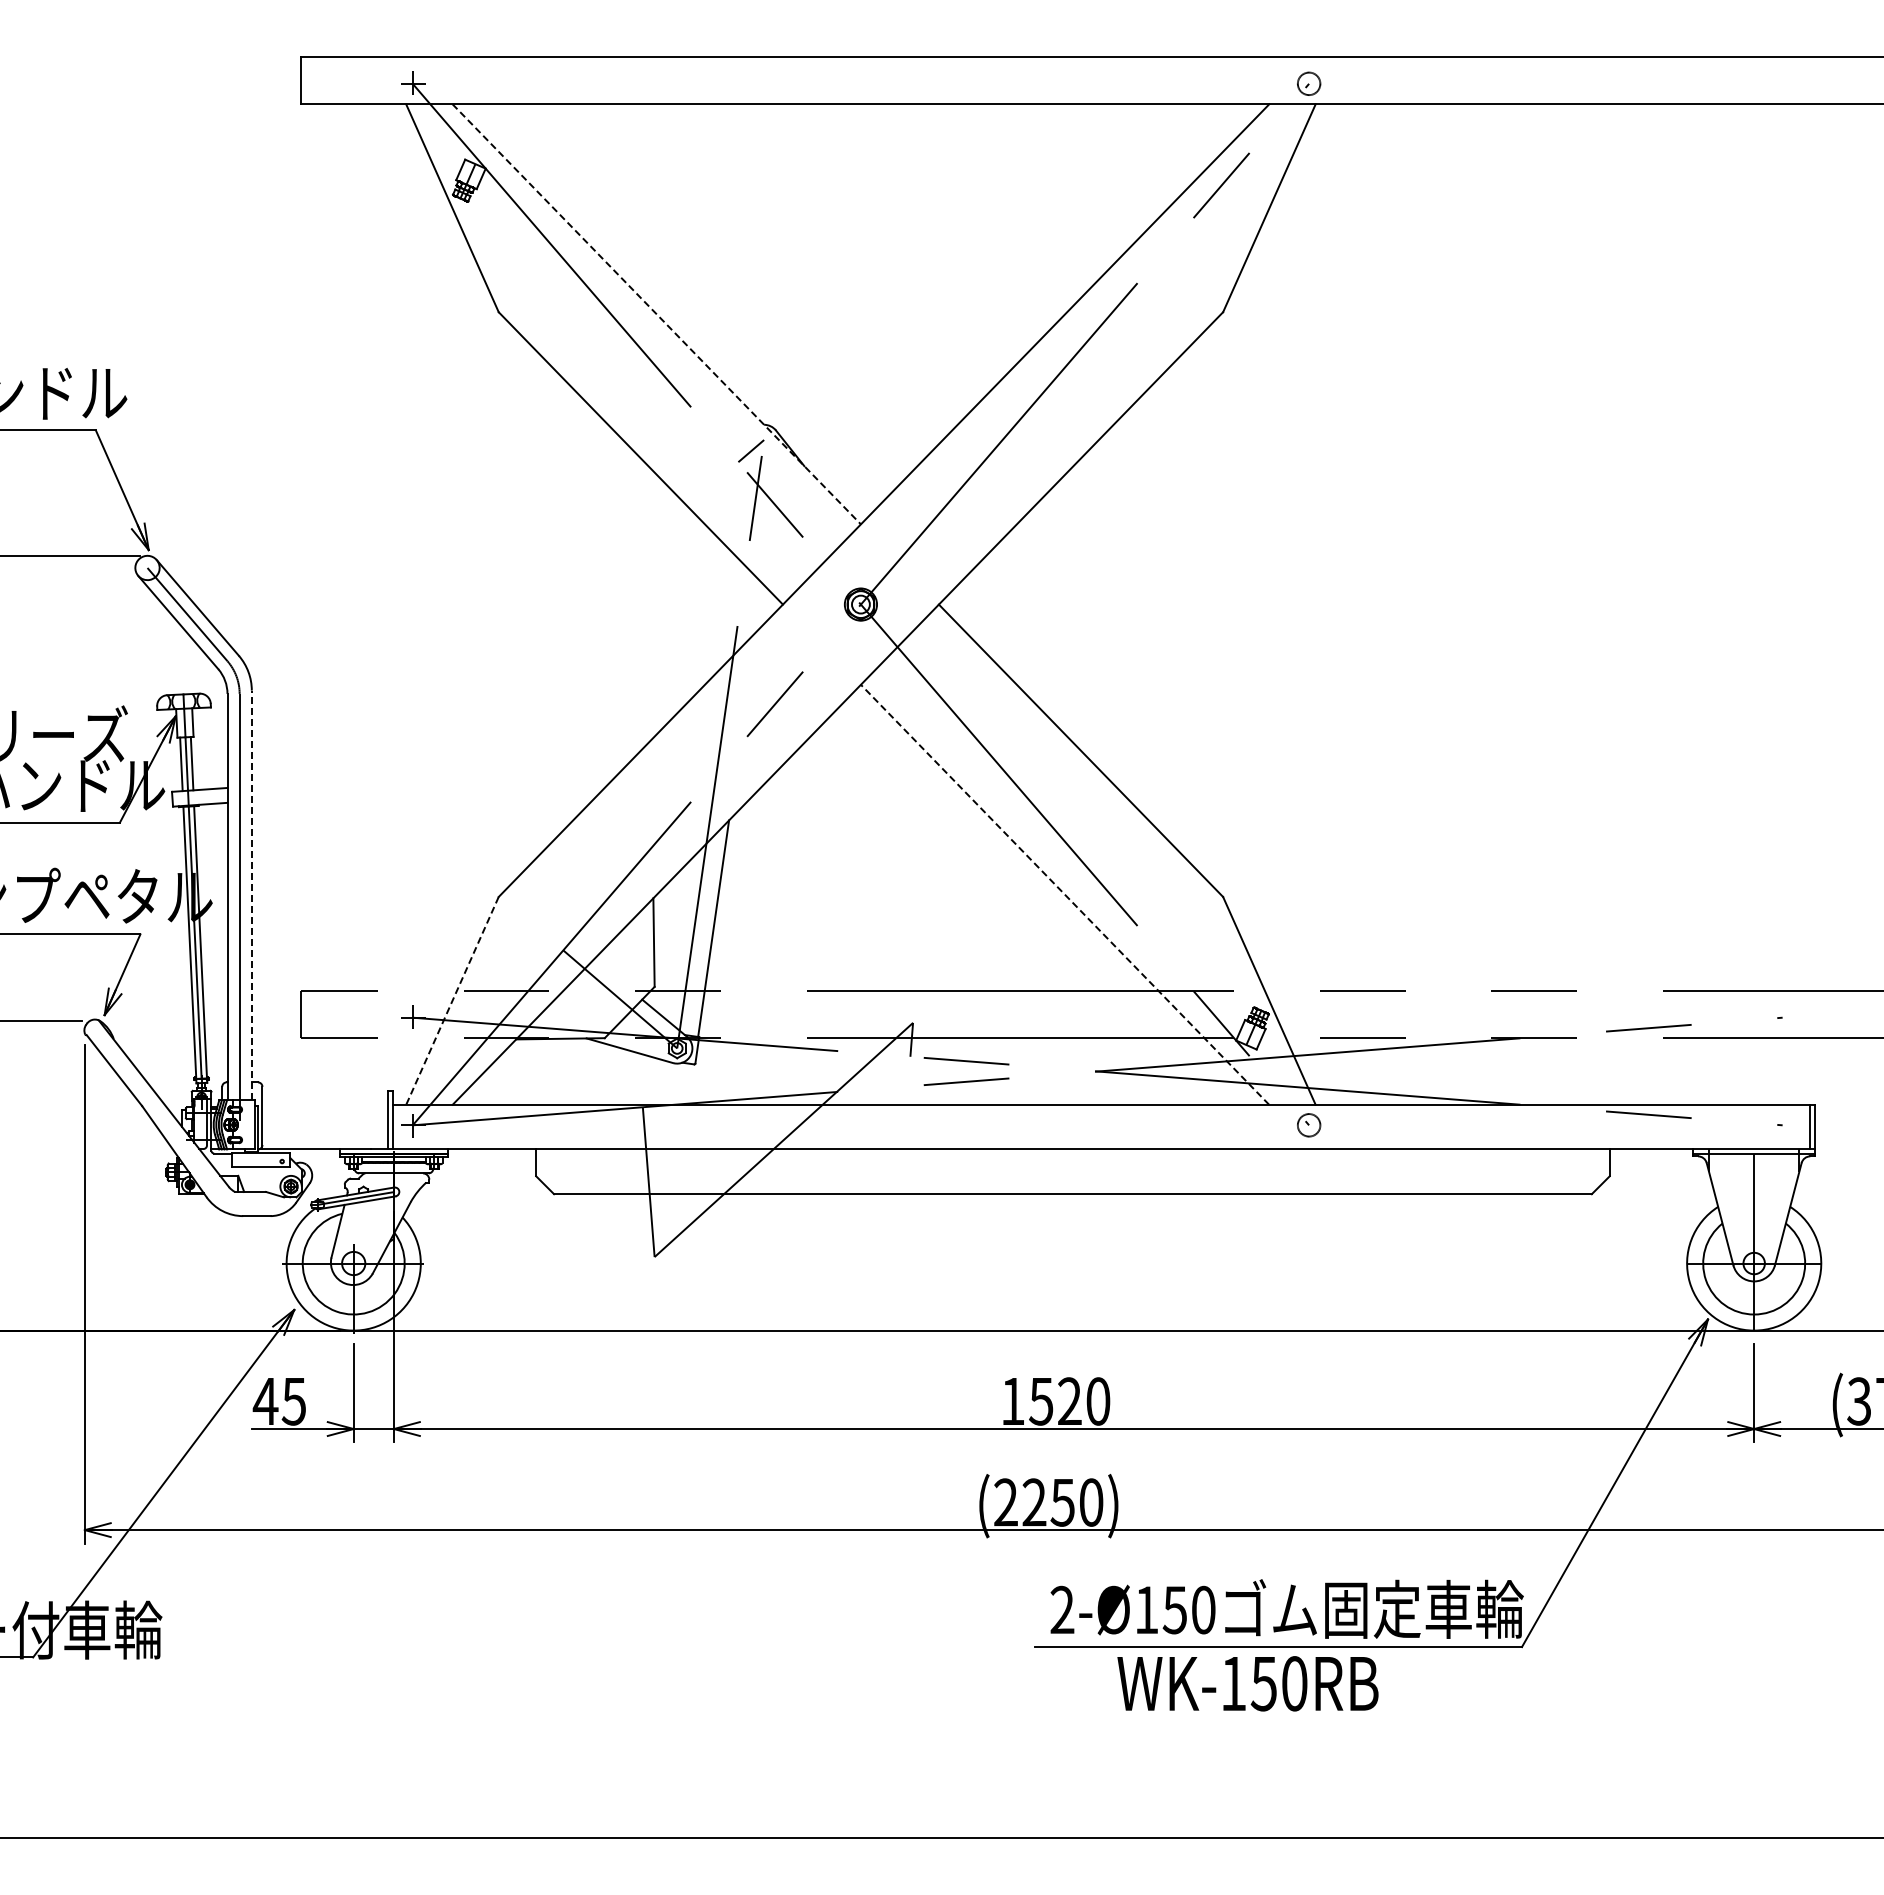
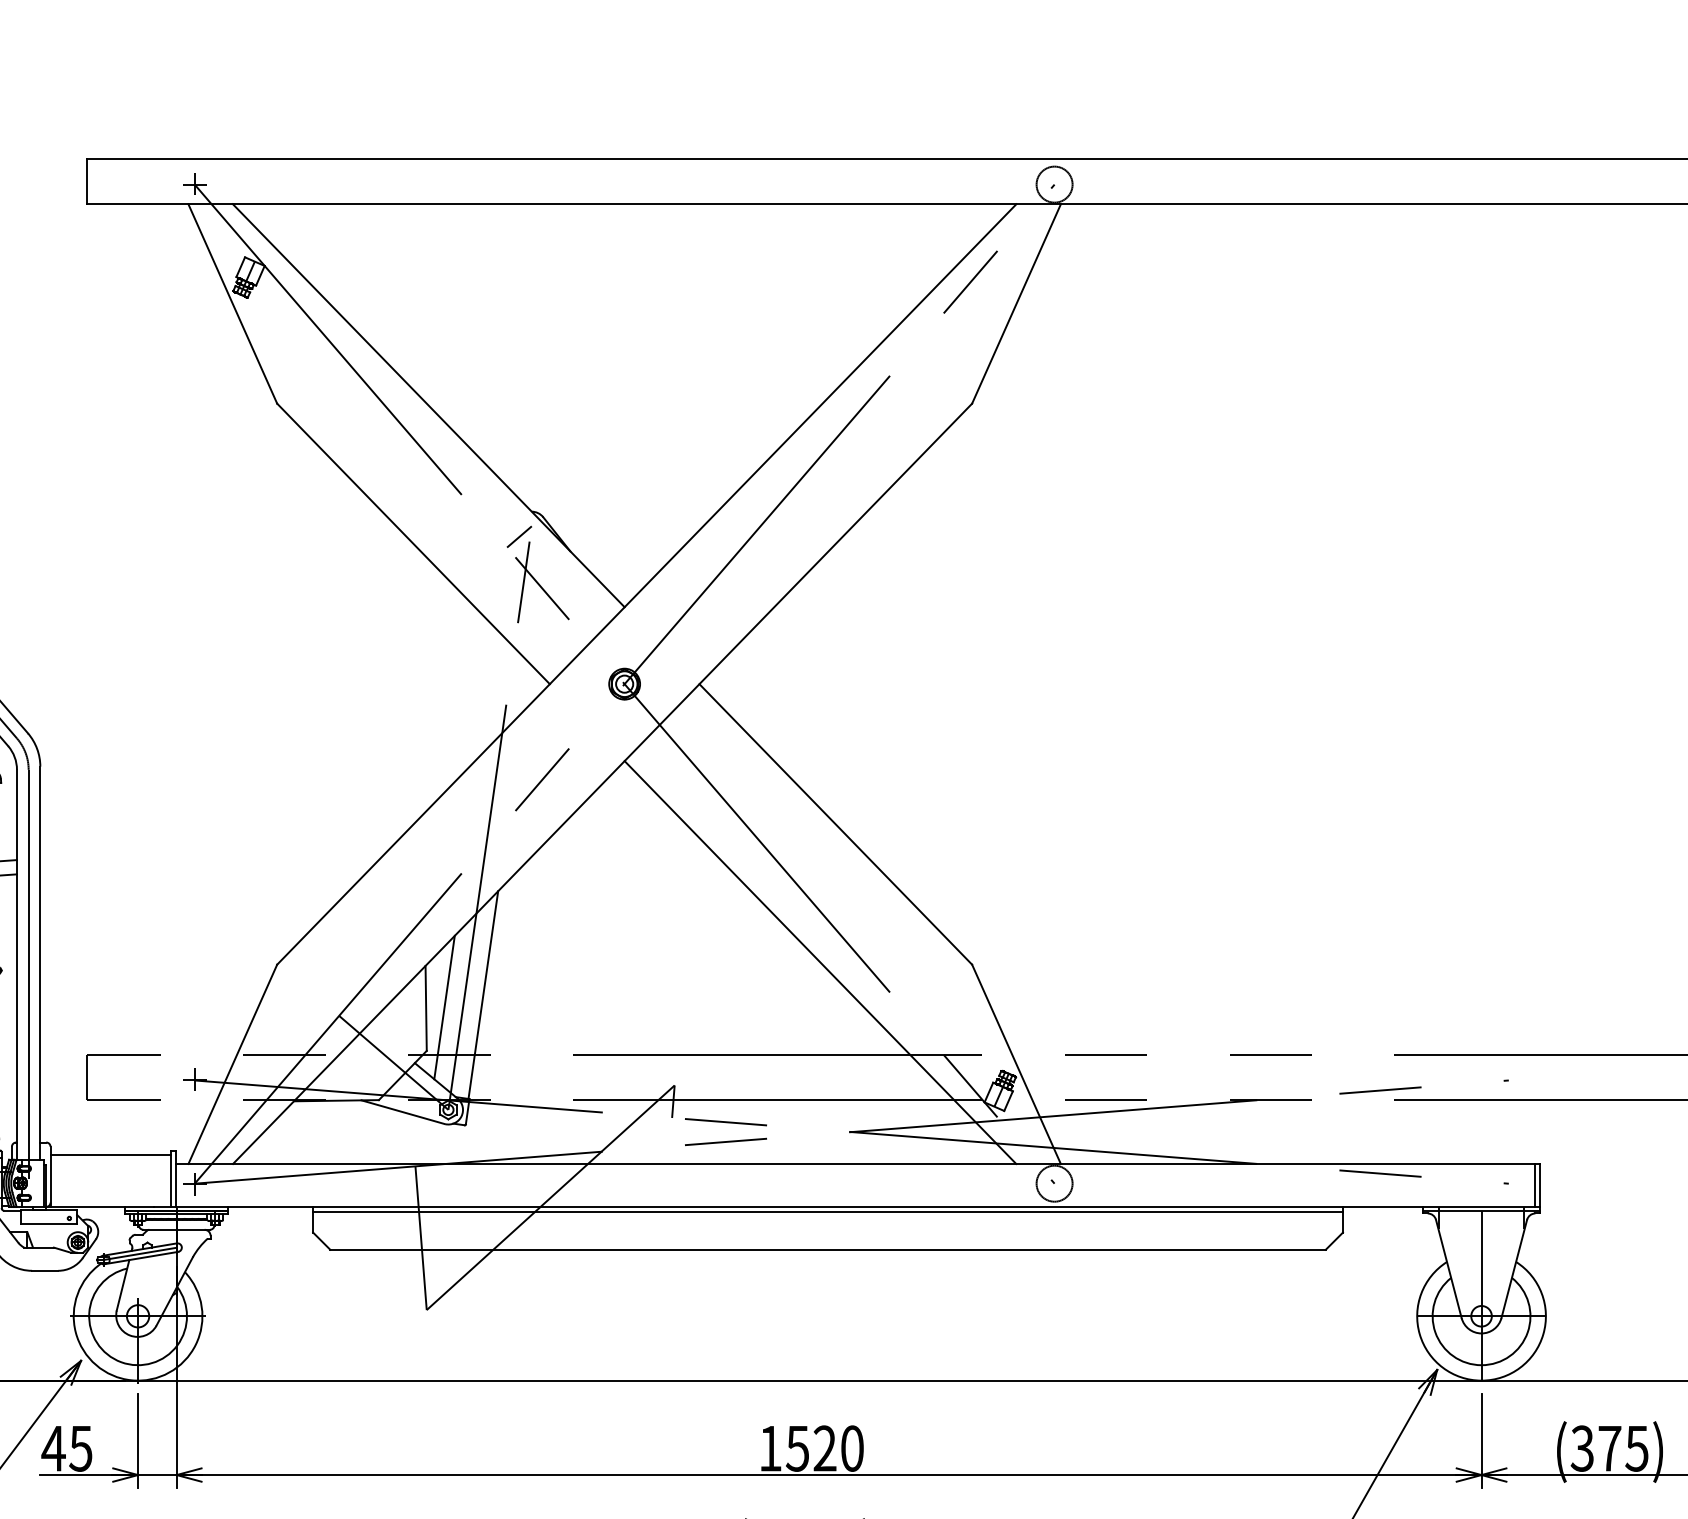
circle: (1308, 83) -> (1054, 184), size x1.67
line: (656, 314) -> (428, 405), dashed -> solid
line: (1065, 894) -> (820, 962), dashed -> solid
line: (251, 895) -> (40, 963), dashed -> solid
line: (672, 941) -> (443, 1007), added
line: (452, 1000) -> (232, 1063), dashed -> solid
line: (324, 1095) -> (110, 1155), added
circle: (1308, 1125) -> (1054, 1183), size x1.67
line: (1072, 1154) -> (827, 1211), added

